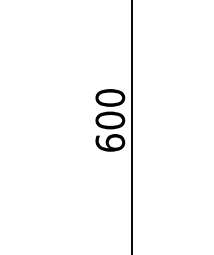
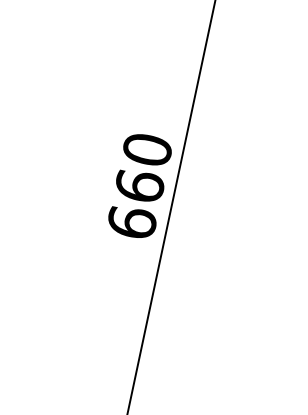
text: (109, 120) -> (138, 185), 600 -> 660

